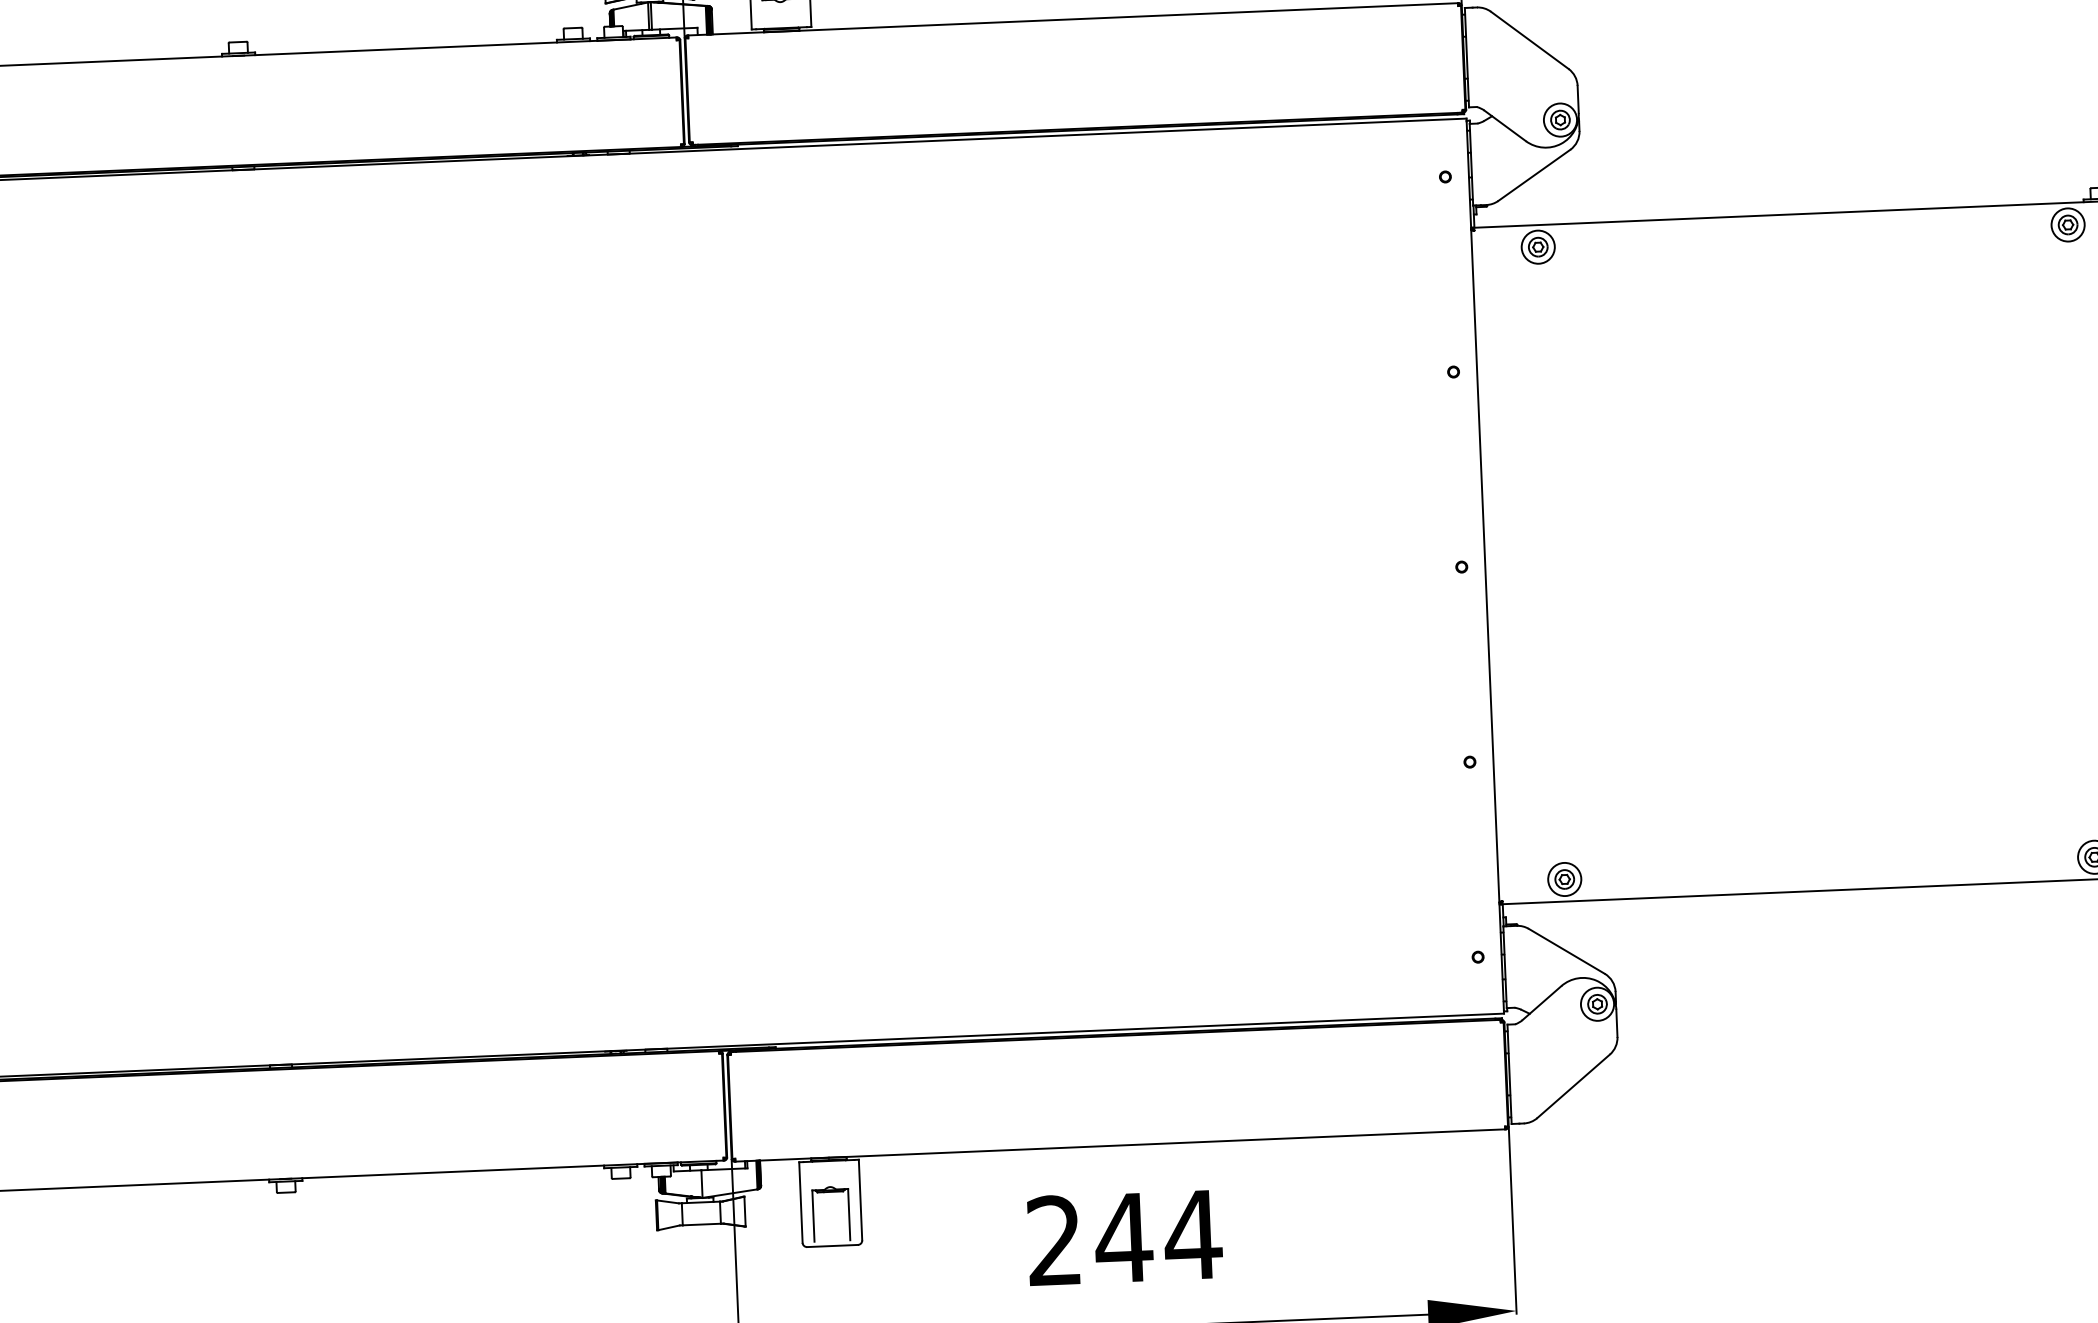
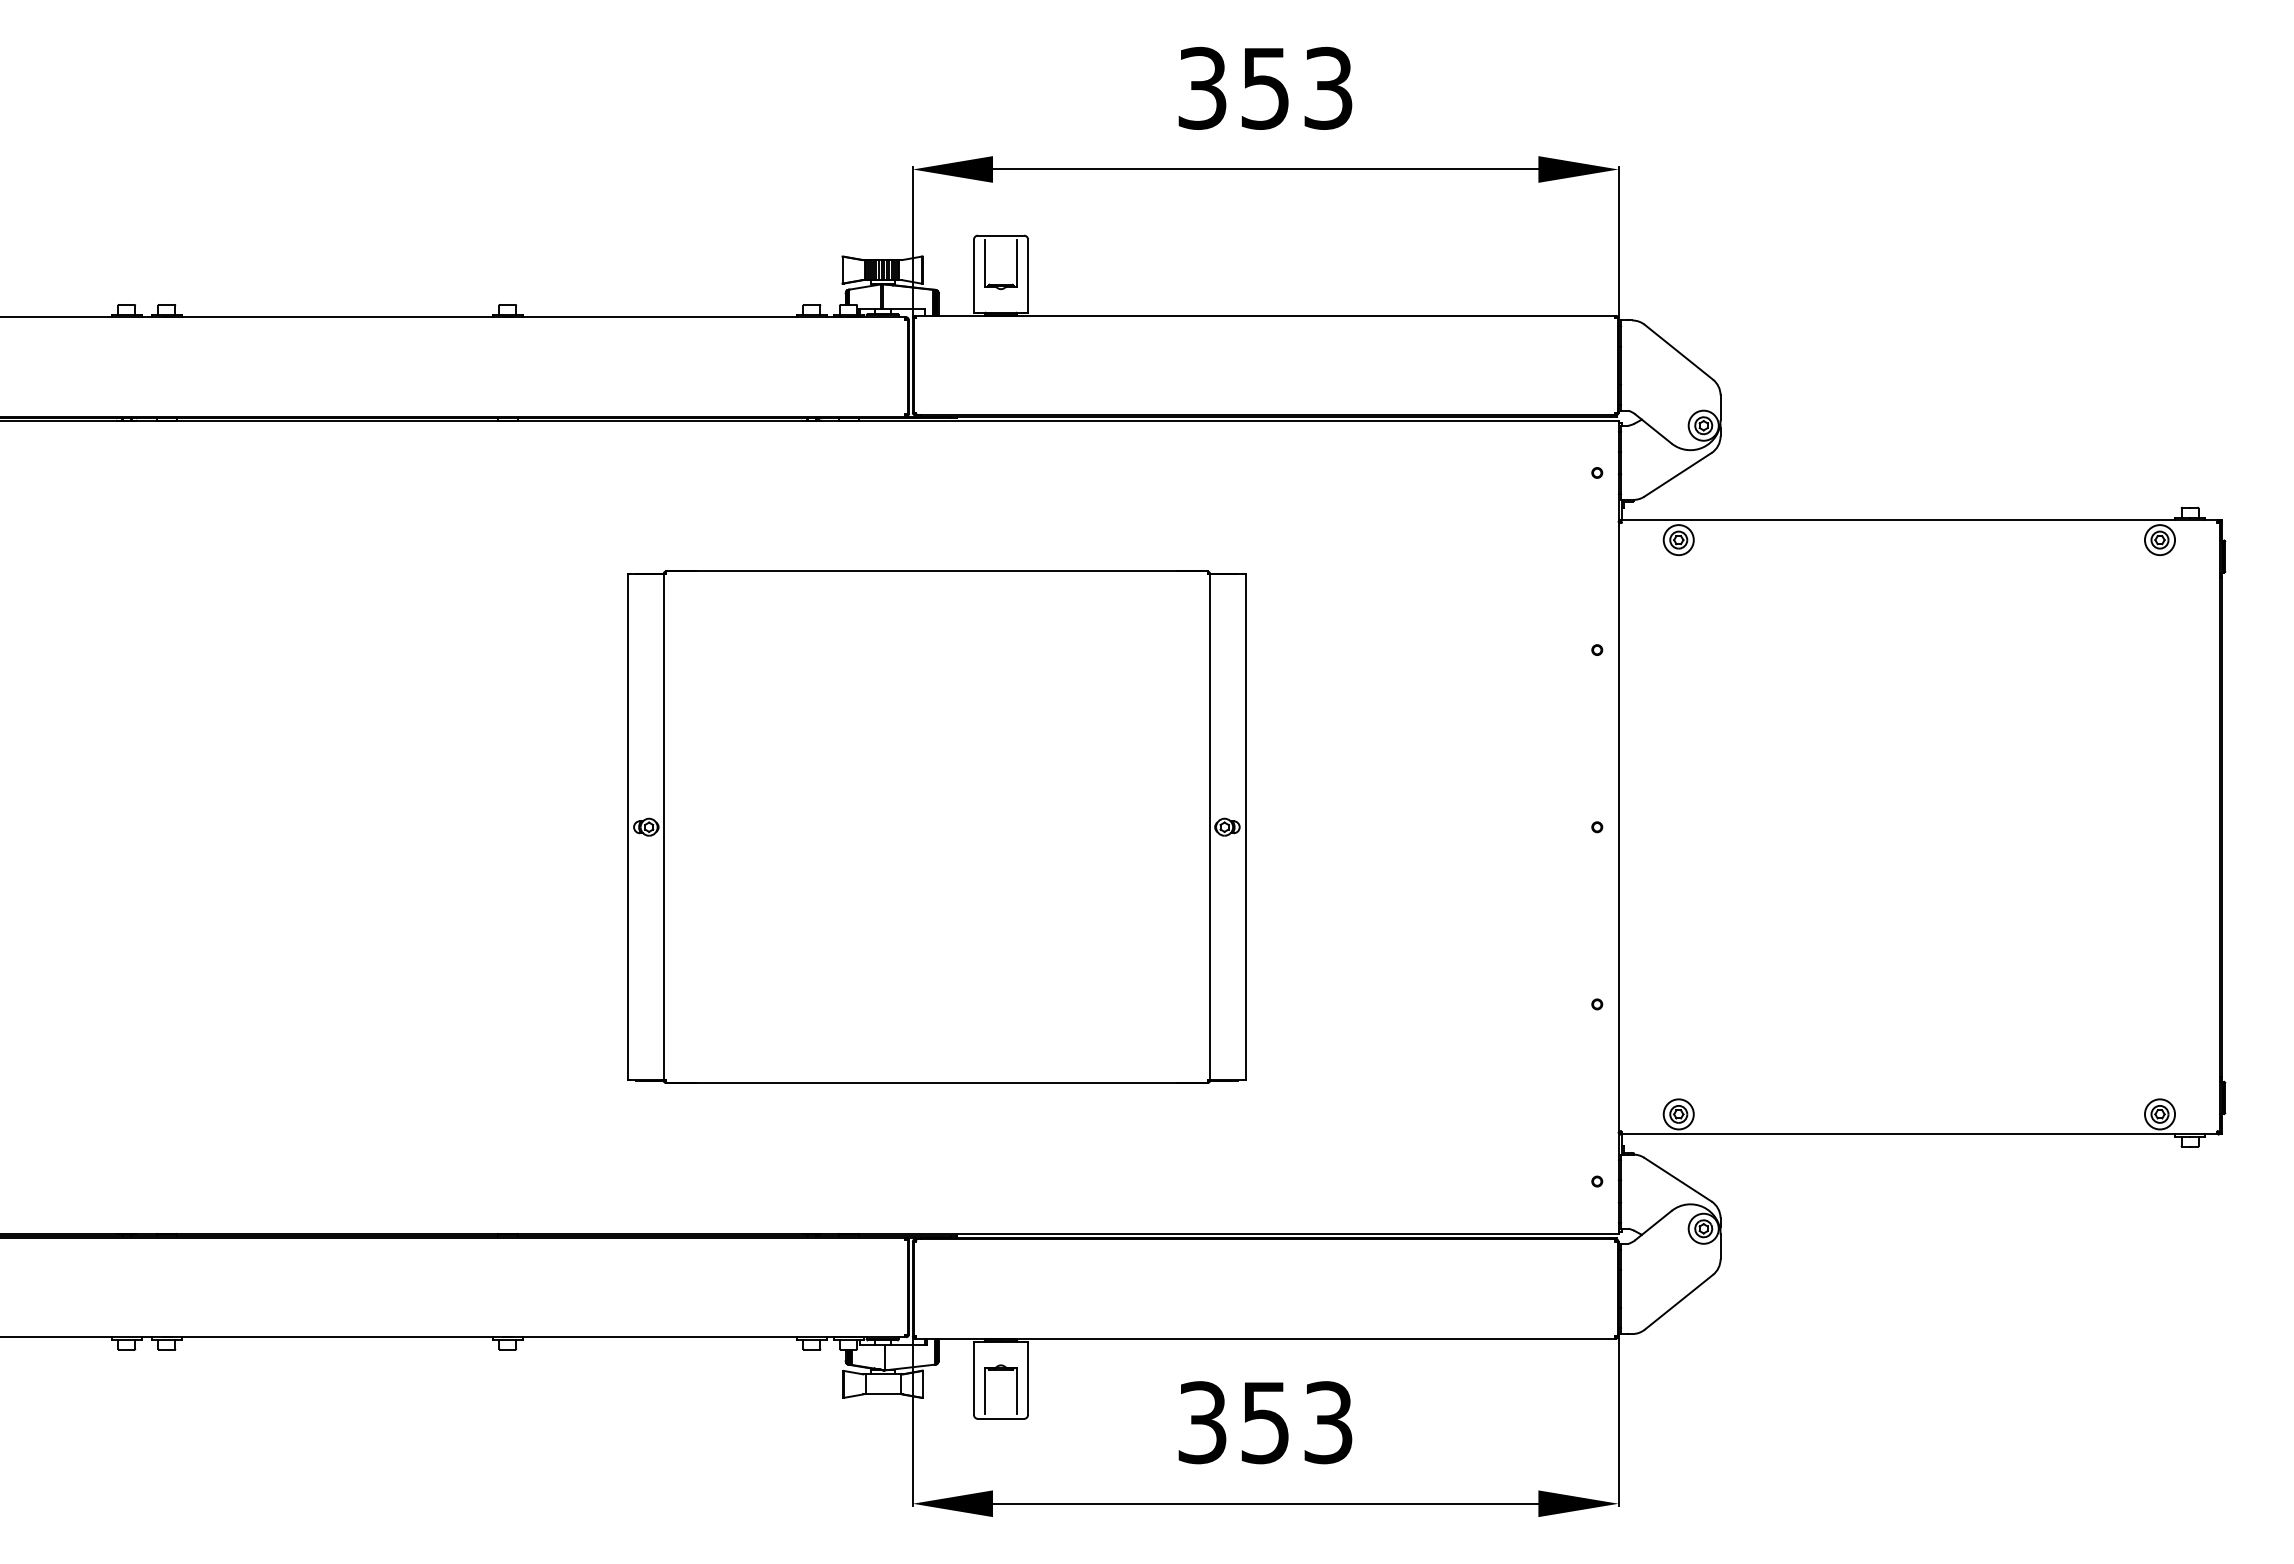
part: (734, 596) -> (936, 826), added
text: (1125, 1237) -> (1266, 1422), 244 -> 353

